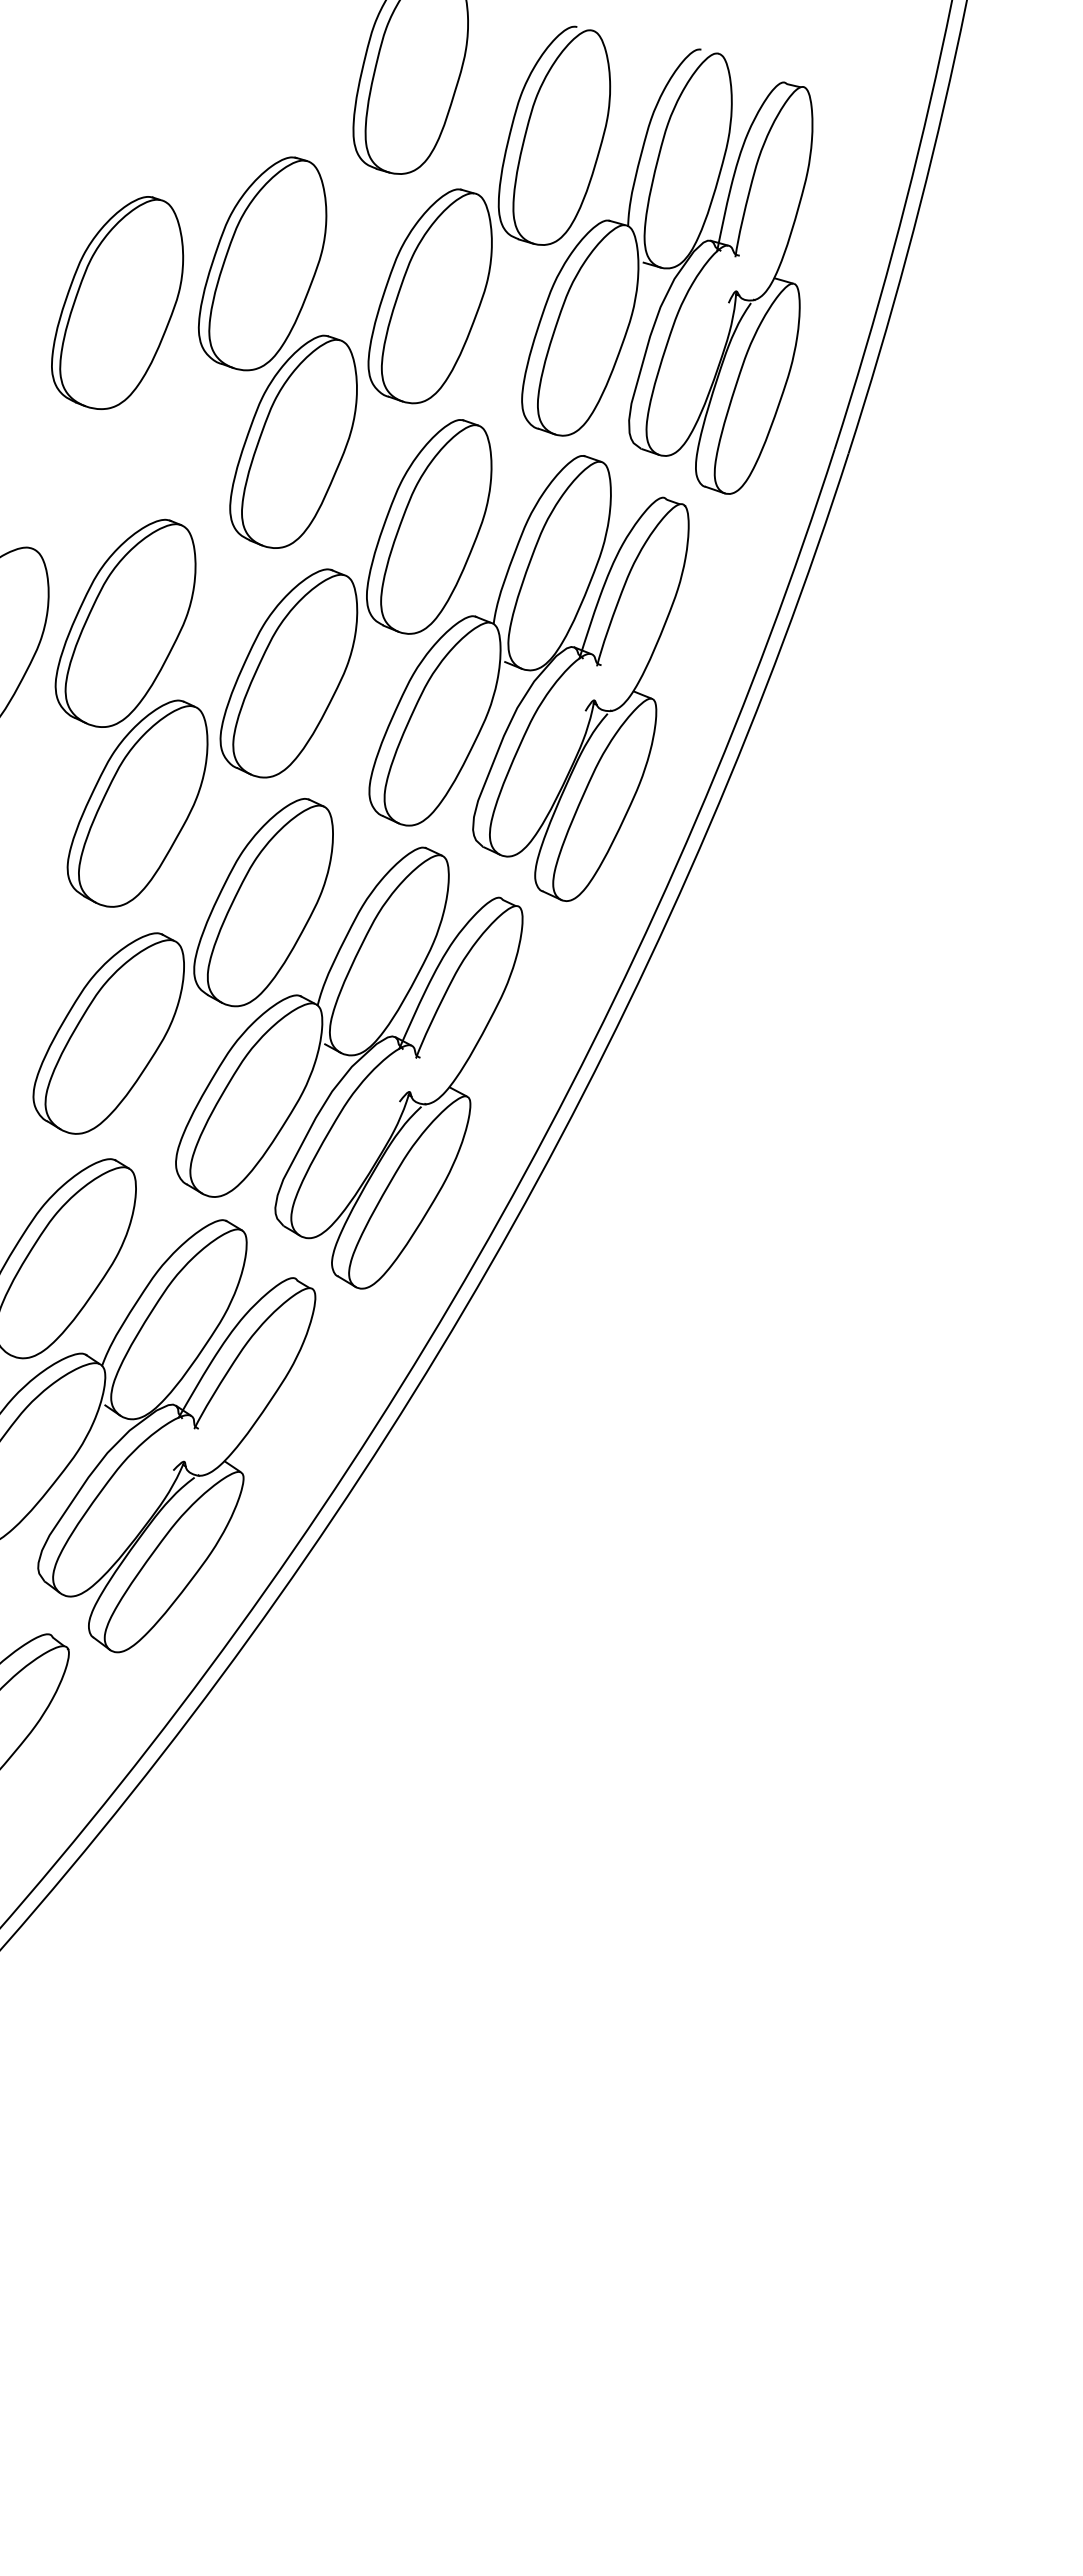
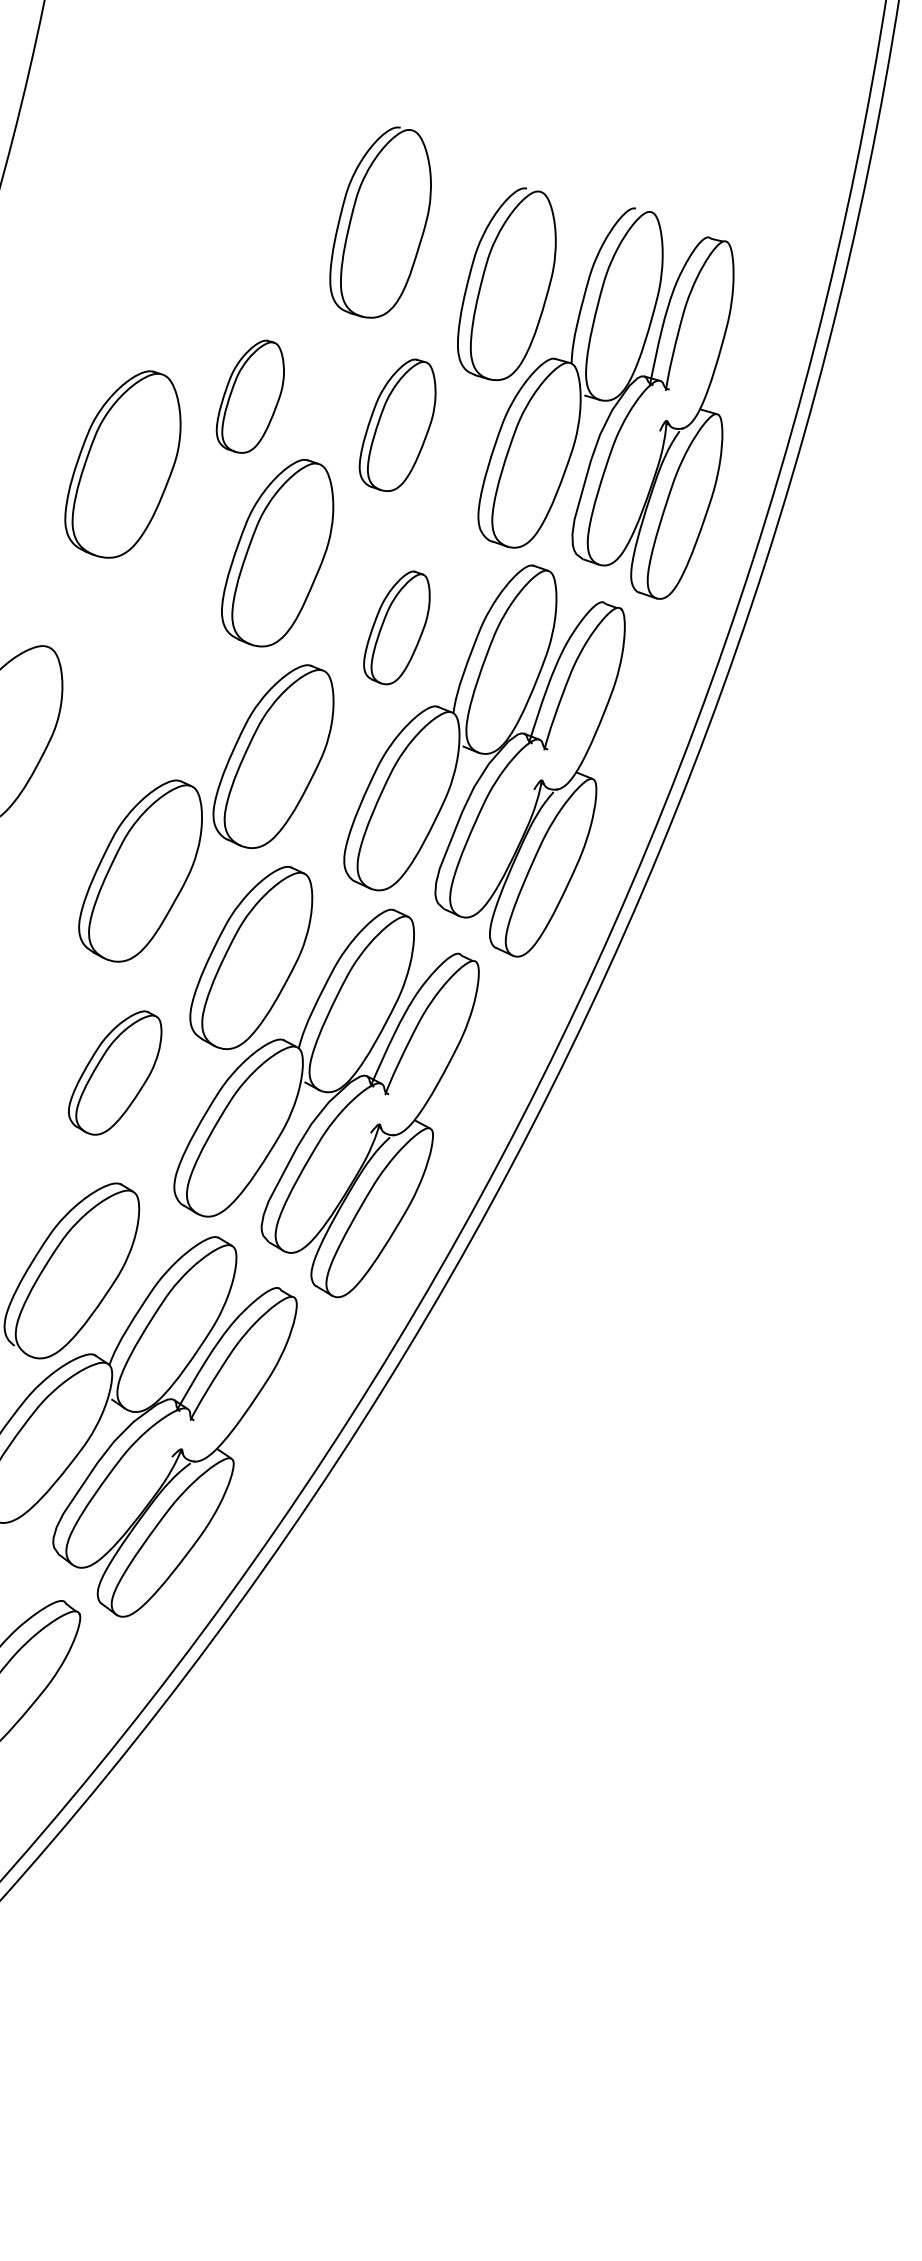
part: (262, 263) -> (250, 396), size x0.6
part: (429, 296) -> (397, 425), size x0.7
part: (117, 302) -> (122, 464), moved
part: (429, 526) -> (397, 627), size x0.6
part: (125, 622) -> (129, 711), removed
part: (108, 1033) -> (115, 1073), size x0.7

